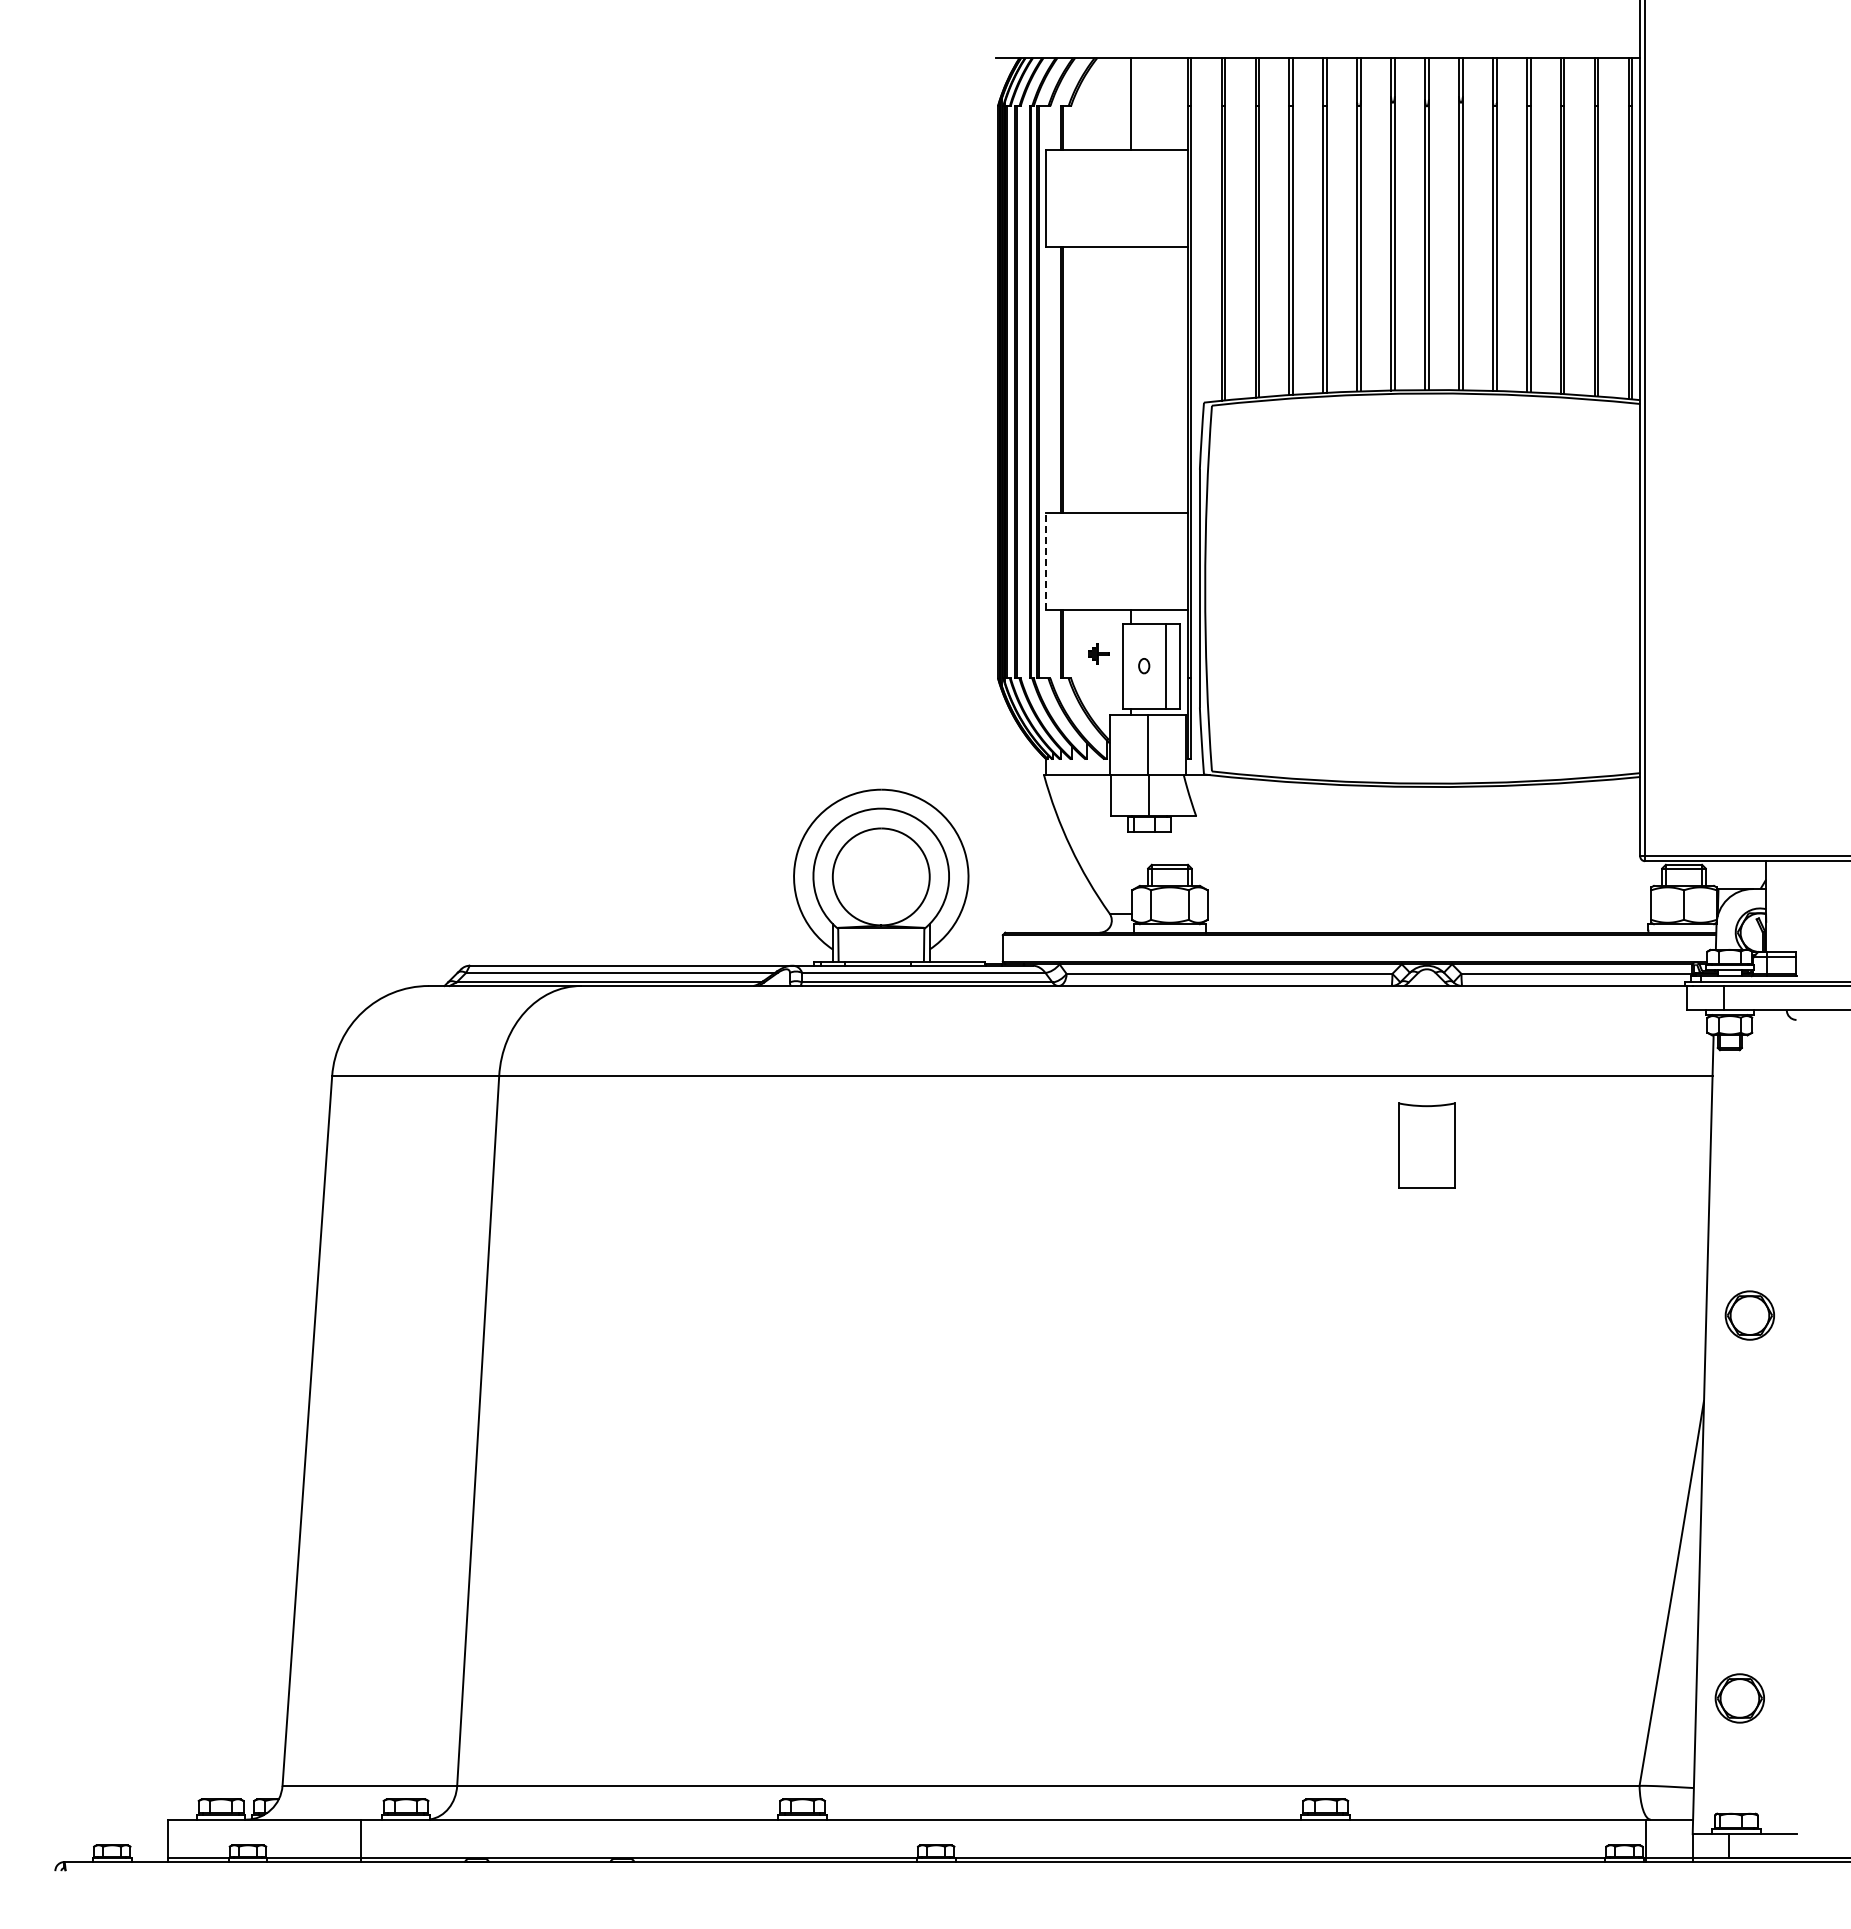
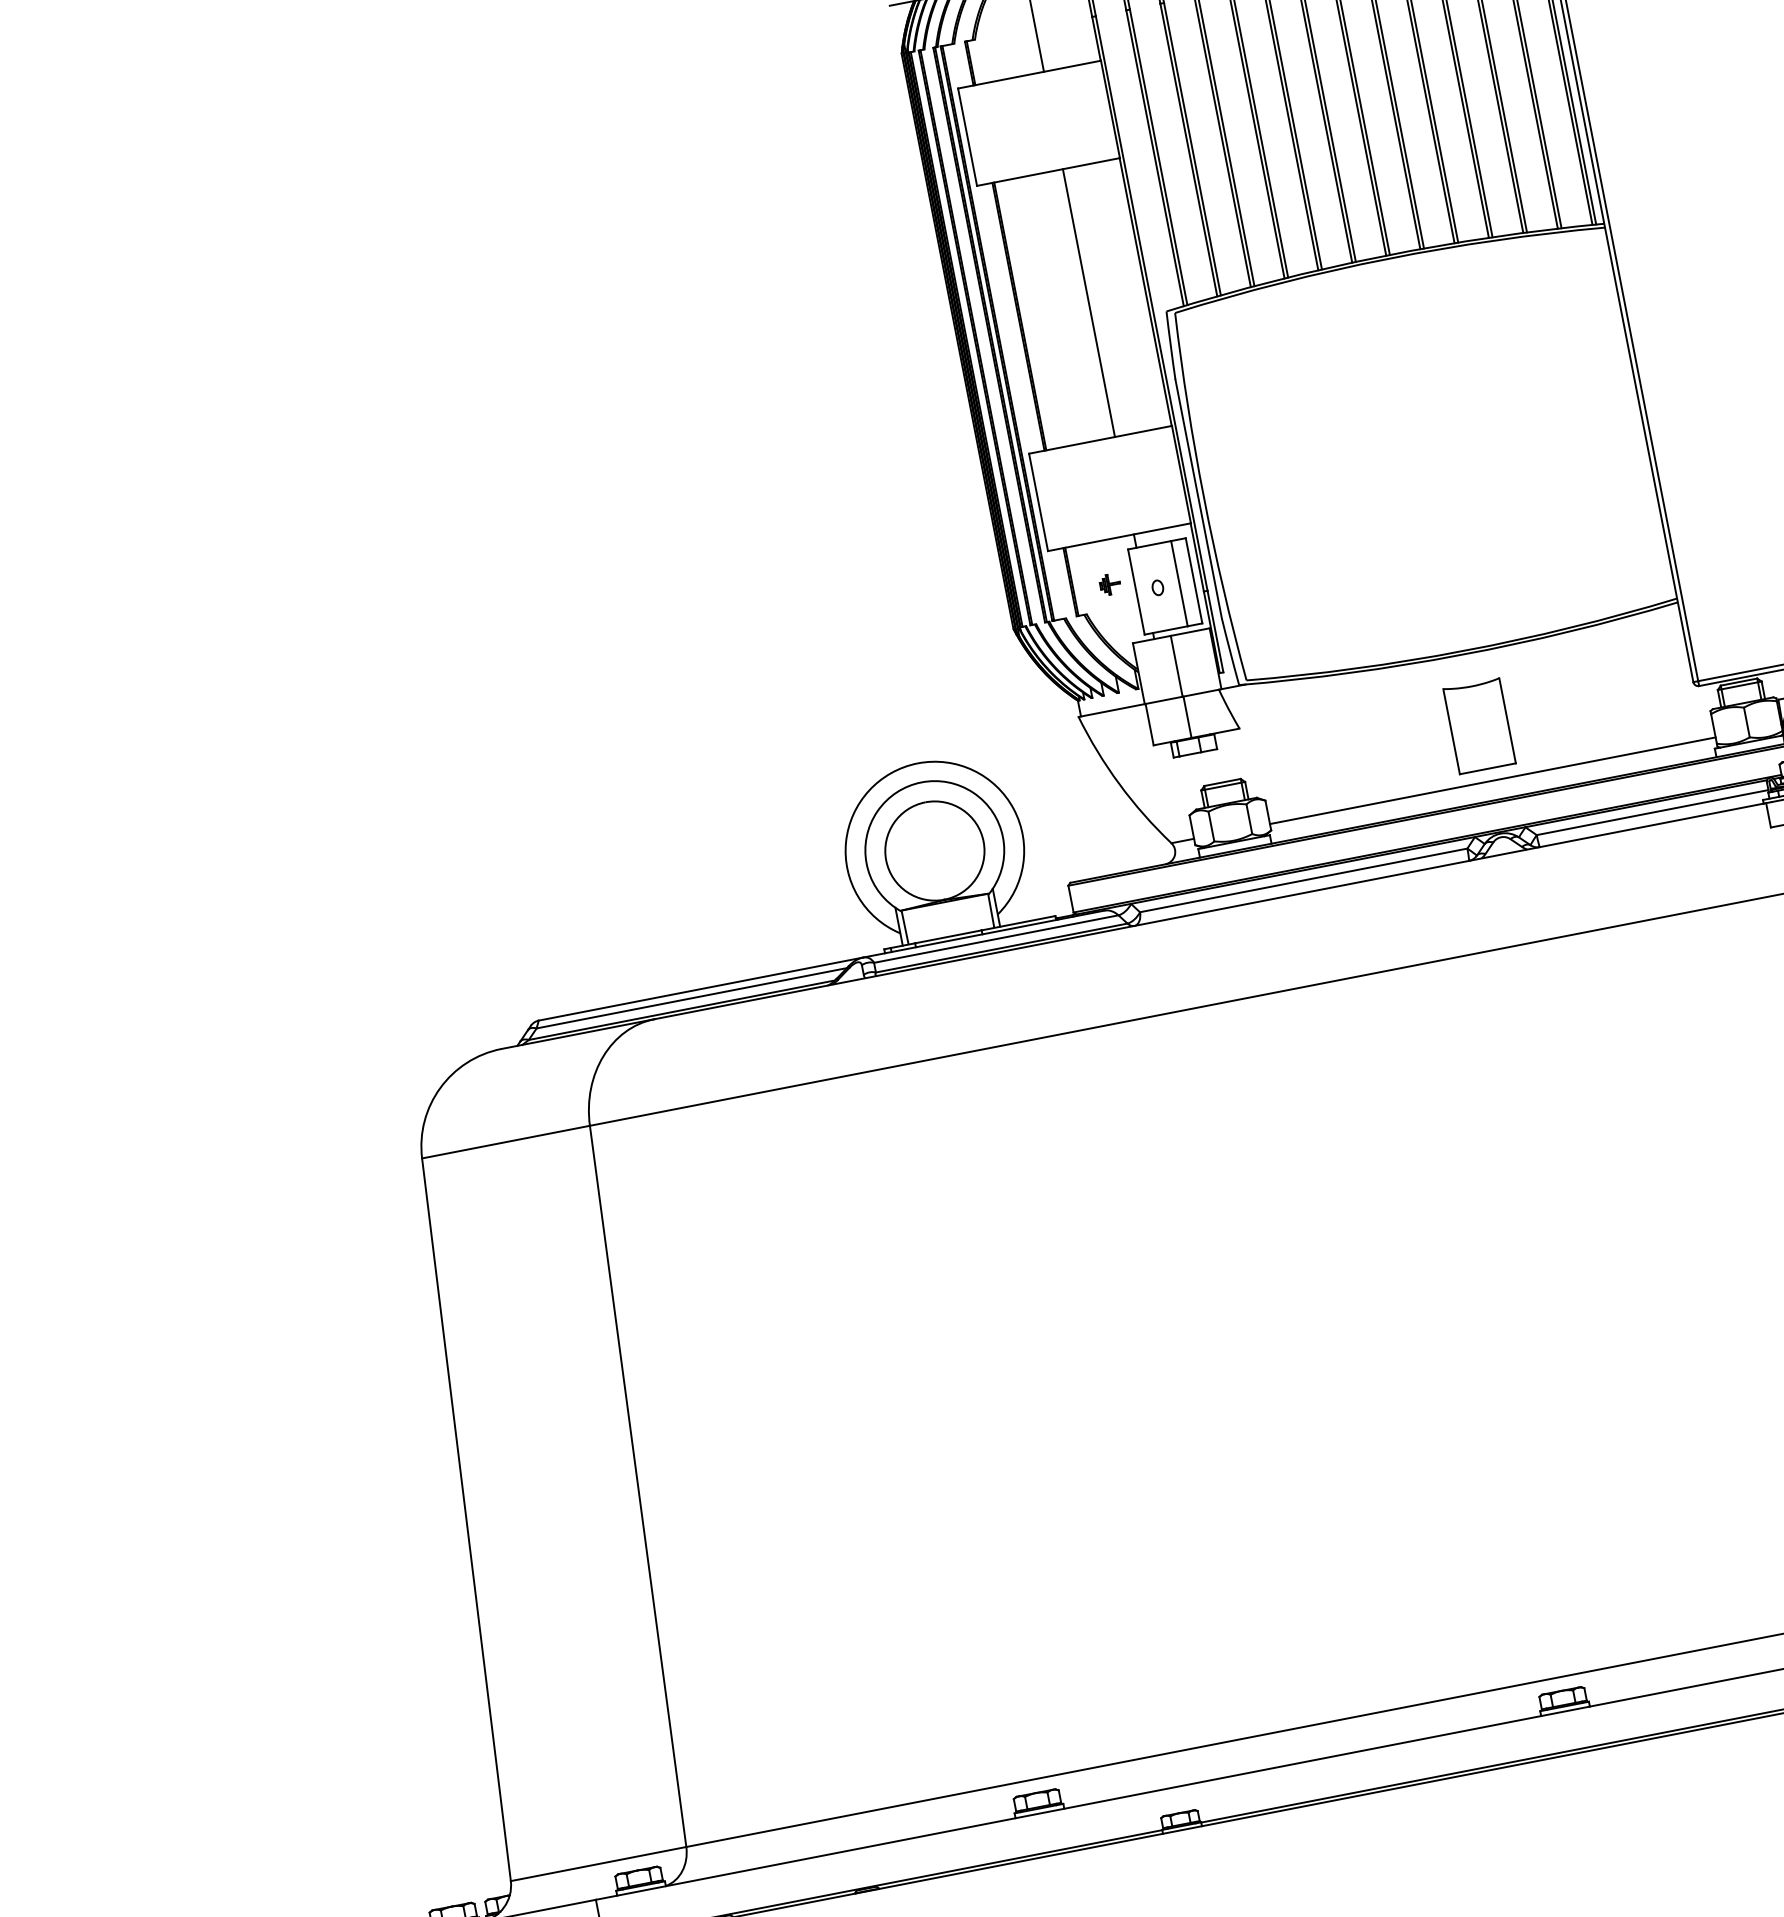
line: (1131, 379) -> (1089, 302), added
line: (1045, 561) -> (1038, 502), dashed -> solid
line: (1429, 913) -> (1492, 780), added
part: (1426, 1145) -> (1479, 726), moved

